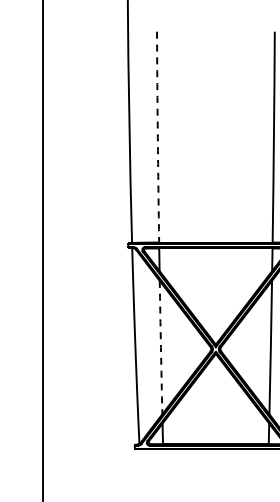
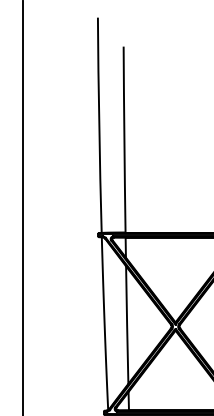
arc: (157, 137) -> (124, 139), dashed -> solid
arc: (160, 347) -> (126, 325), dashed -> solid

